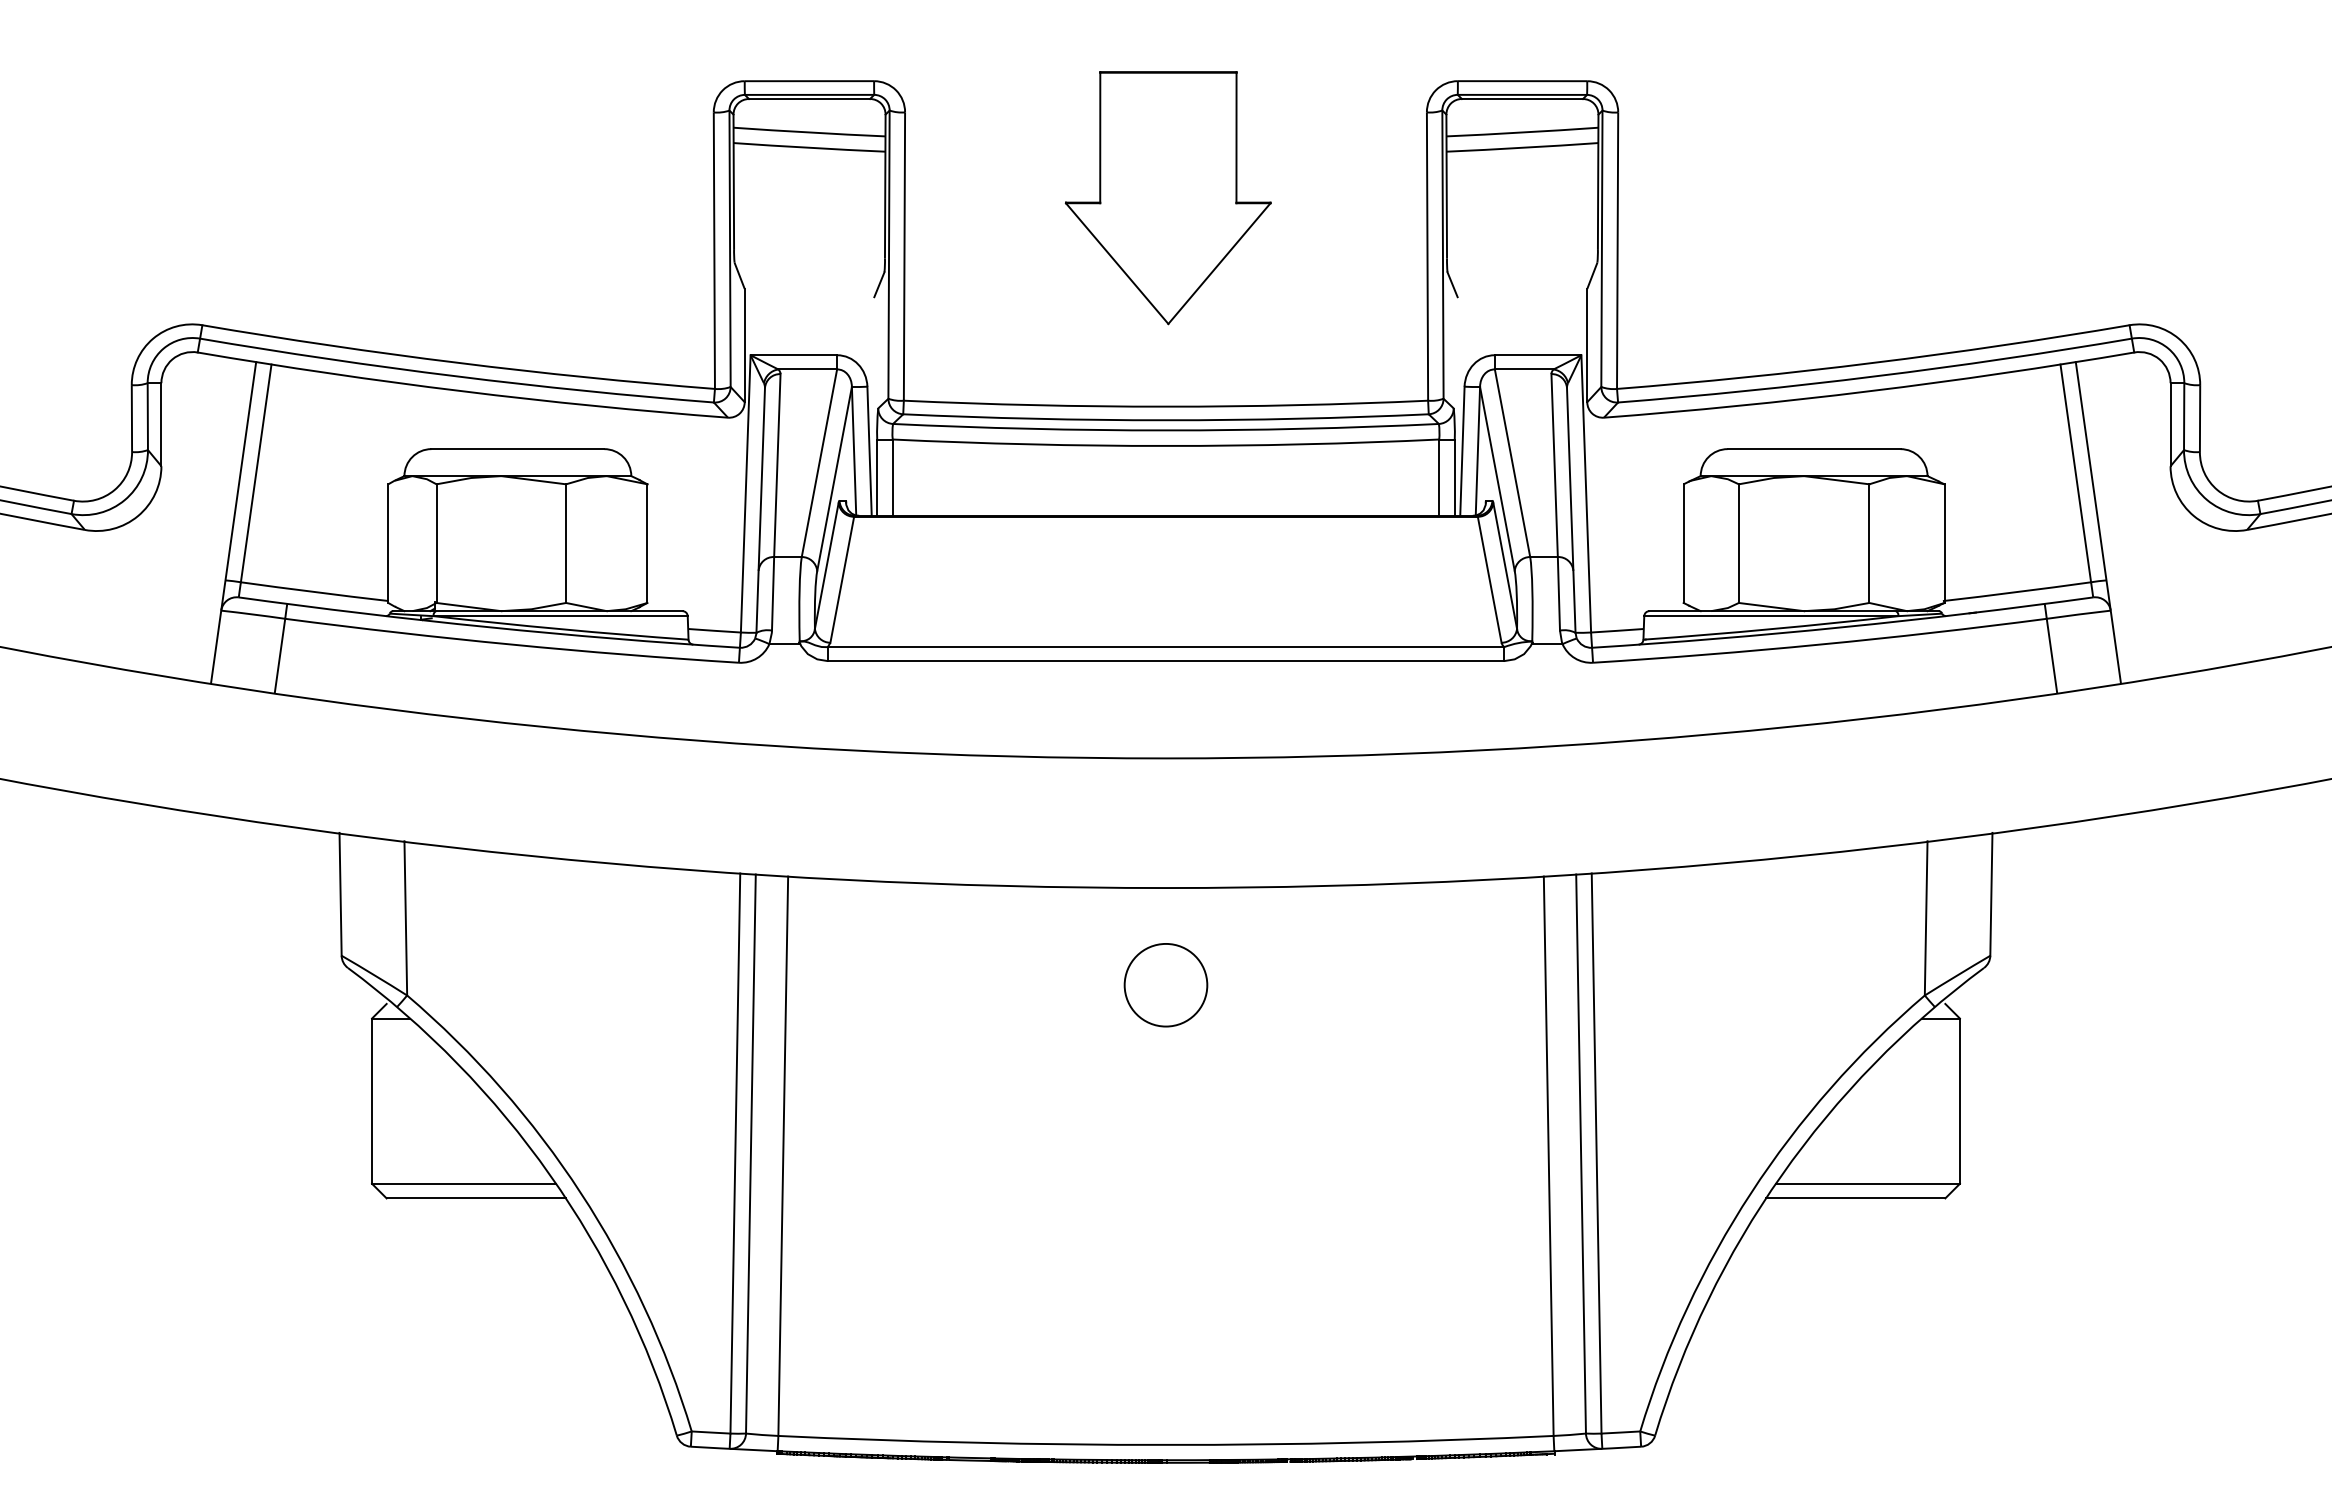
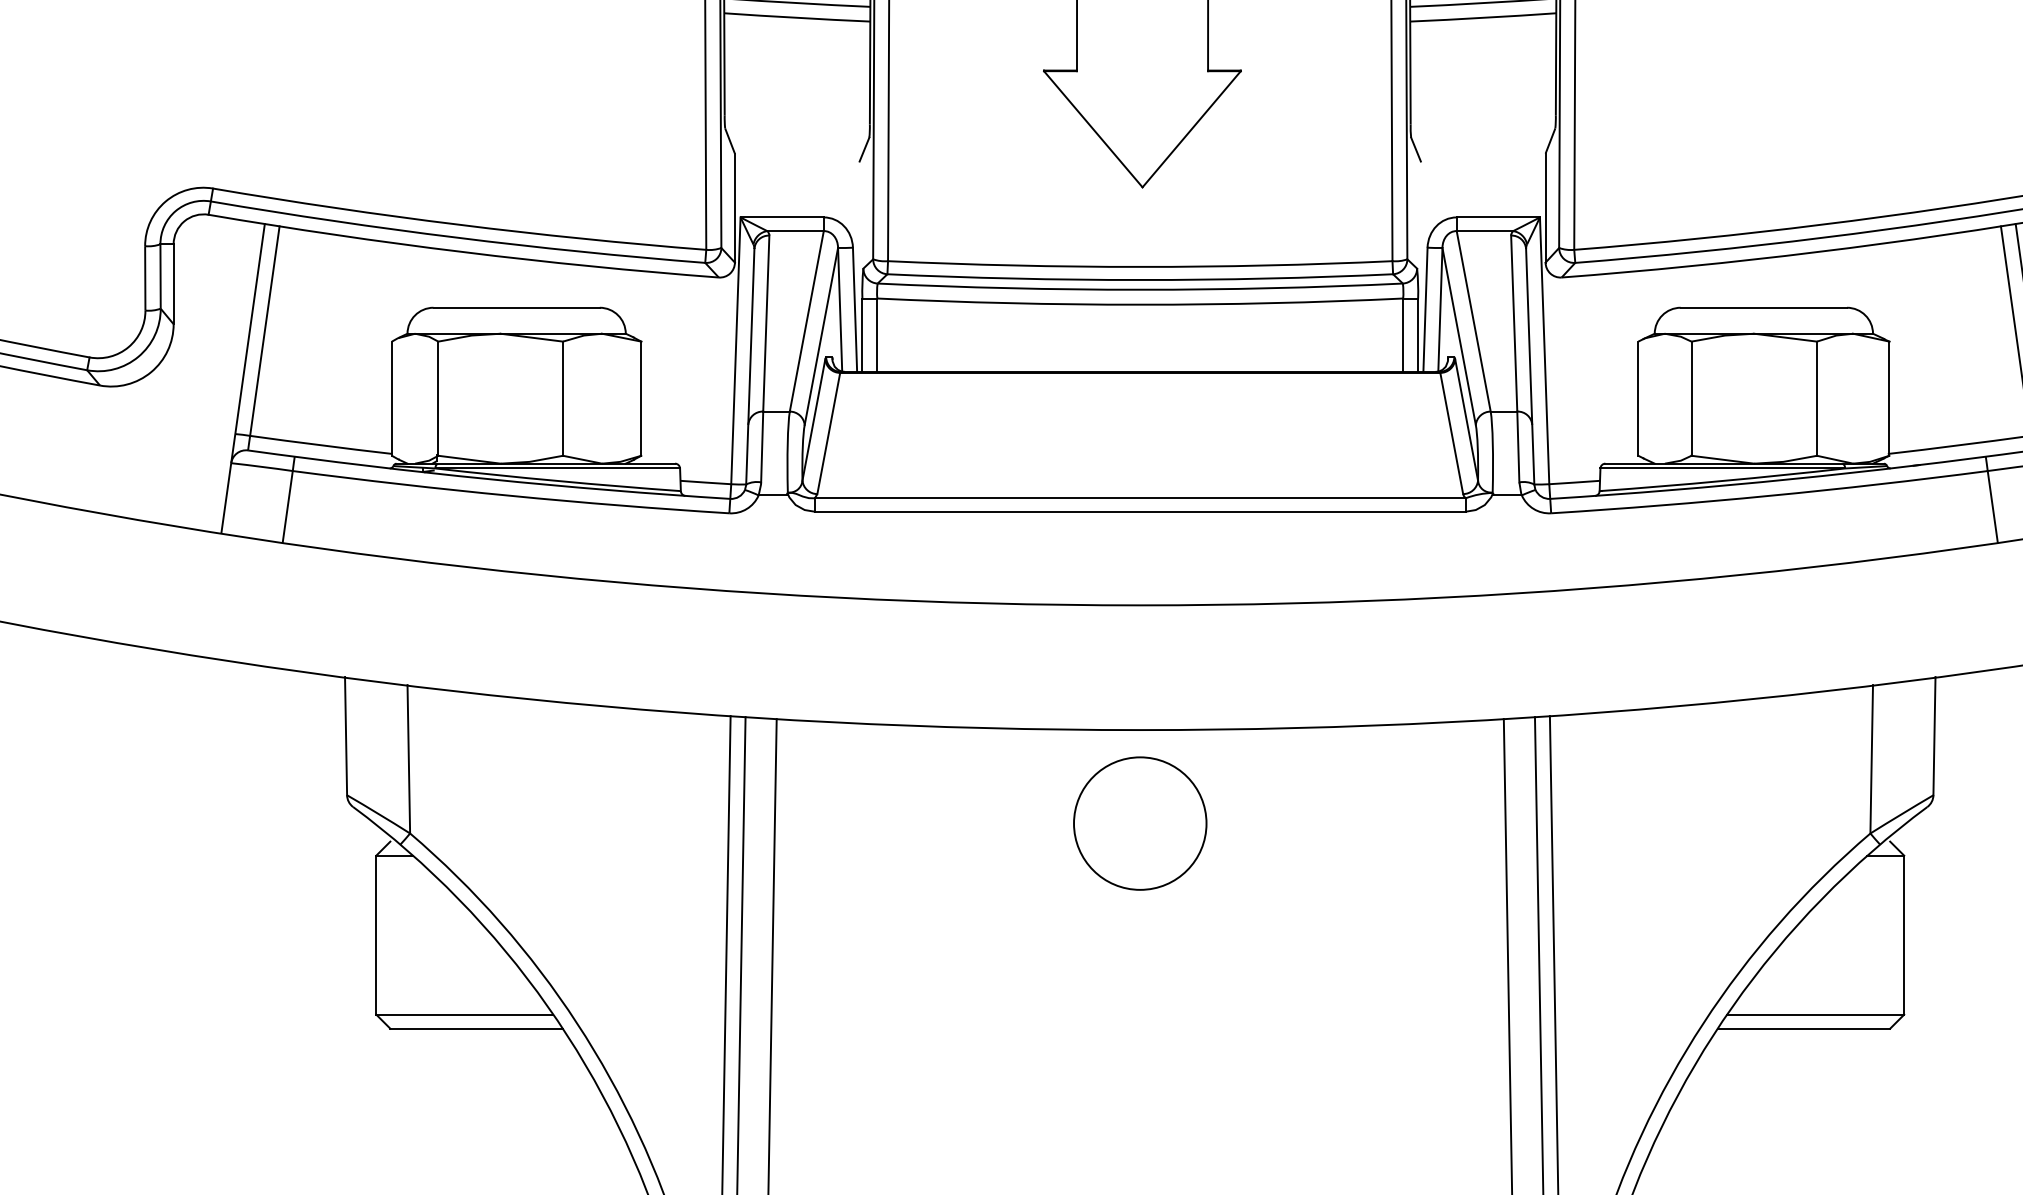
circle: (1165, 985) -> (1139, 823), size x1.67

